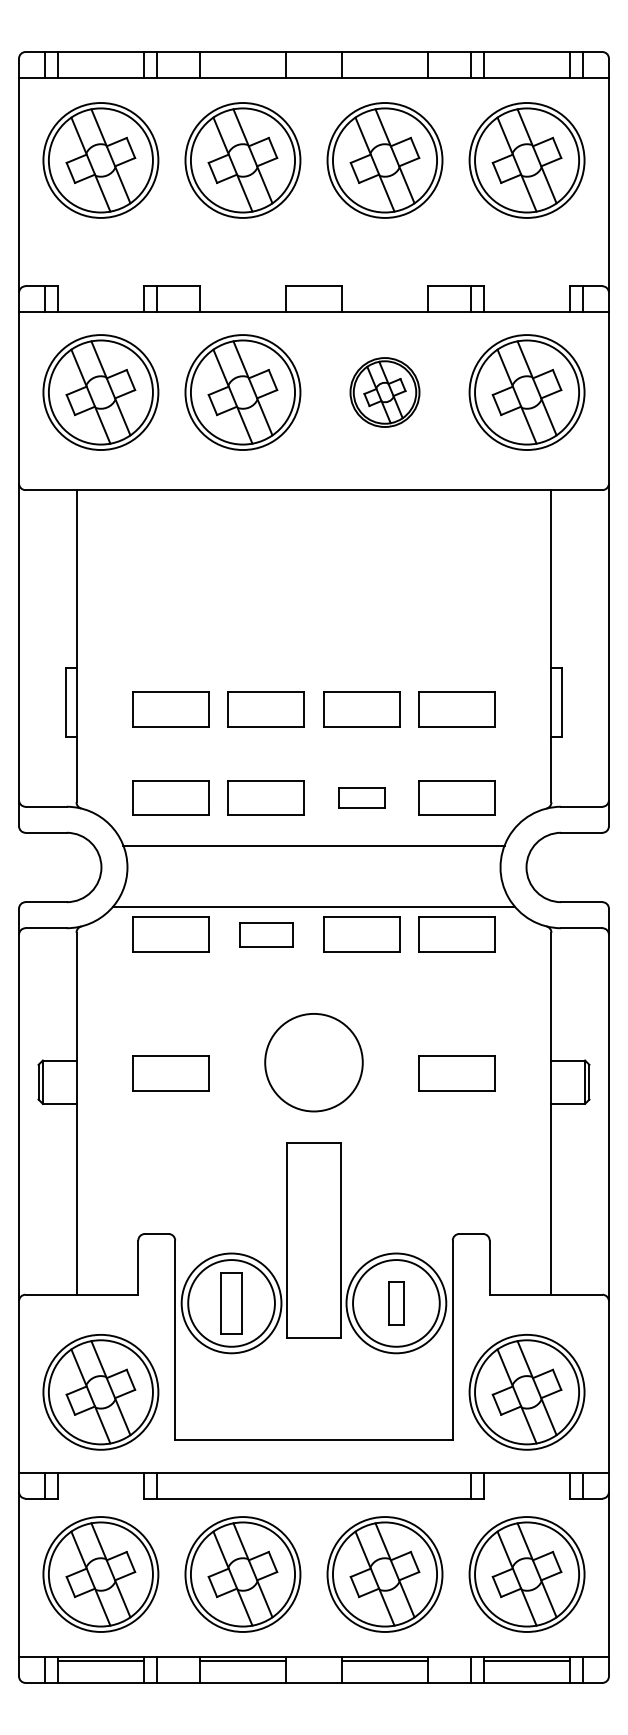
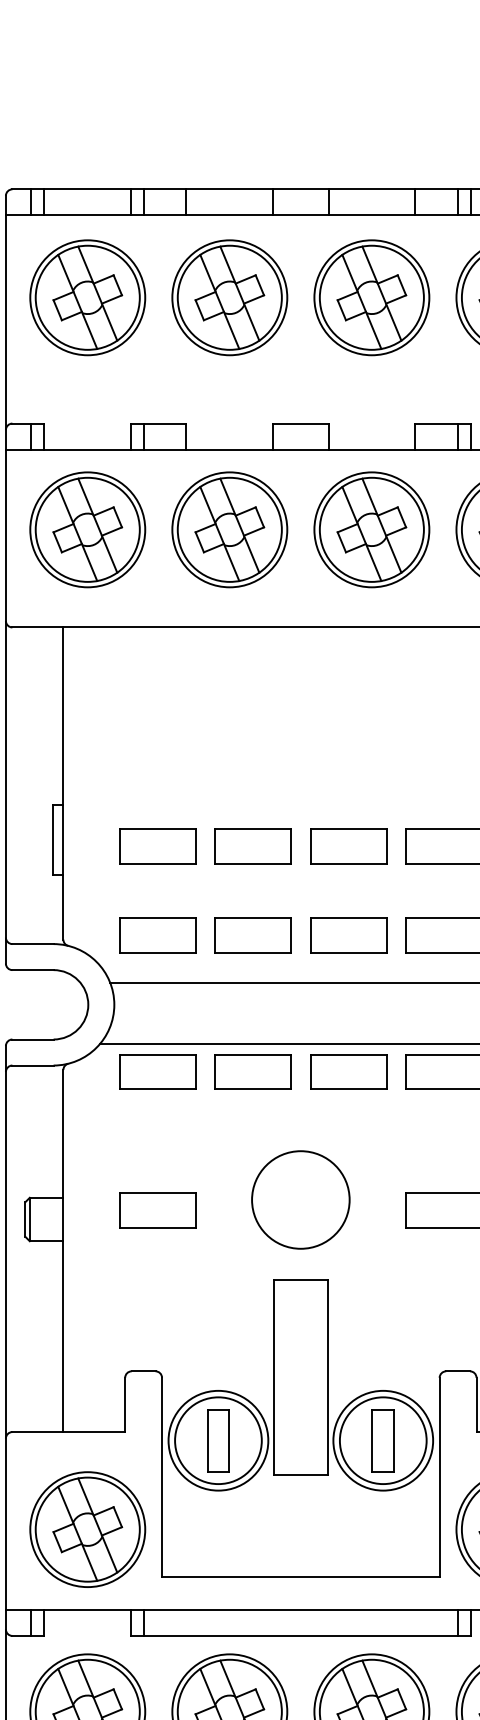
part: (384, 392) -> (371, 529), size x1.67
part: (361, 797) -> (348, 934), size x1.67
part: (265, 934) -> (252, 1071), size x1.43
part: (396, 1303) -> (383, 1440), size x1.43

